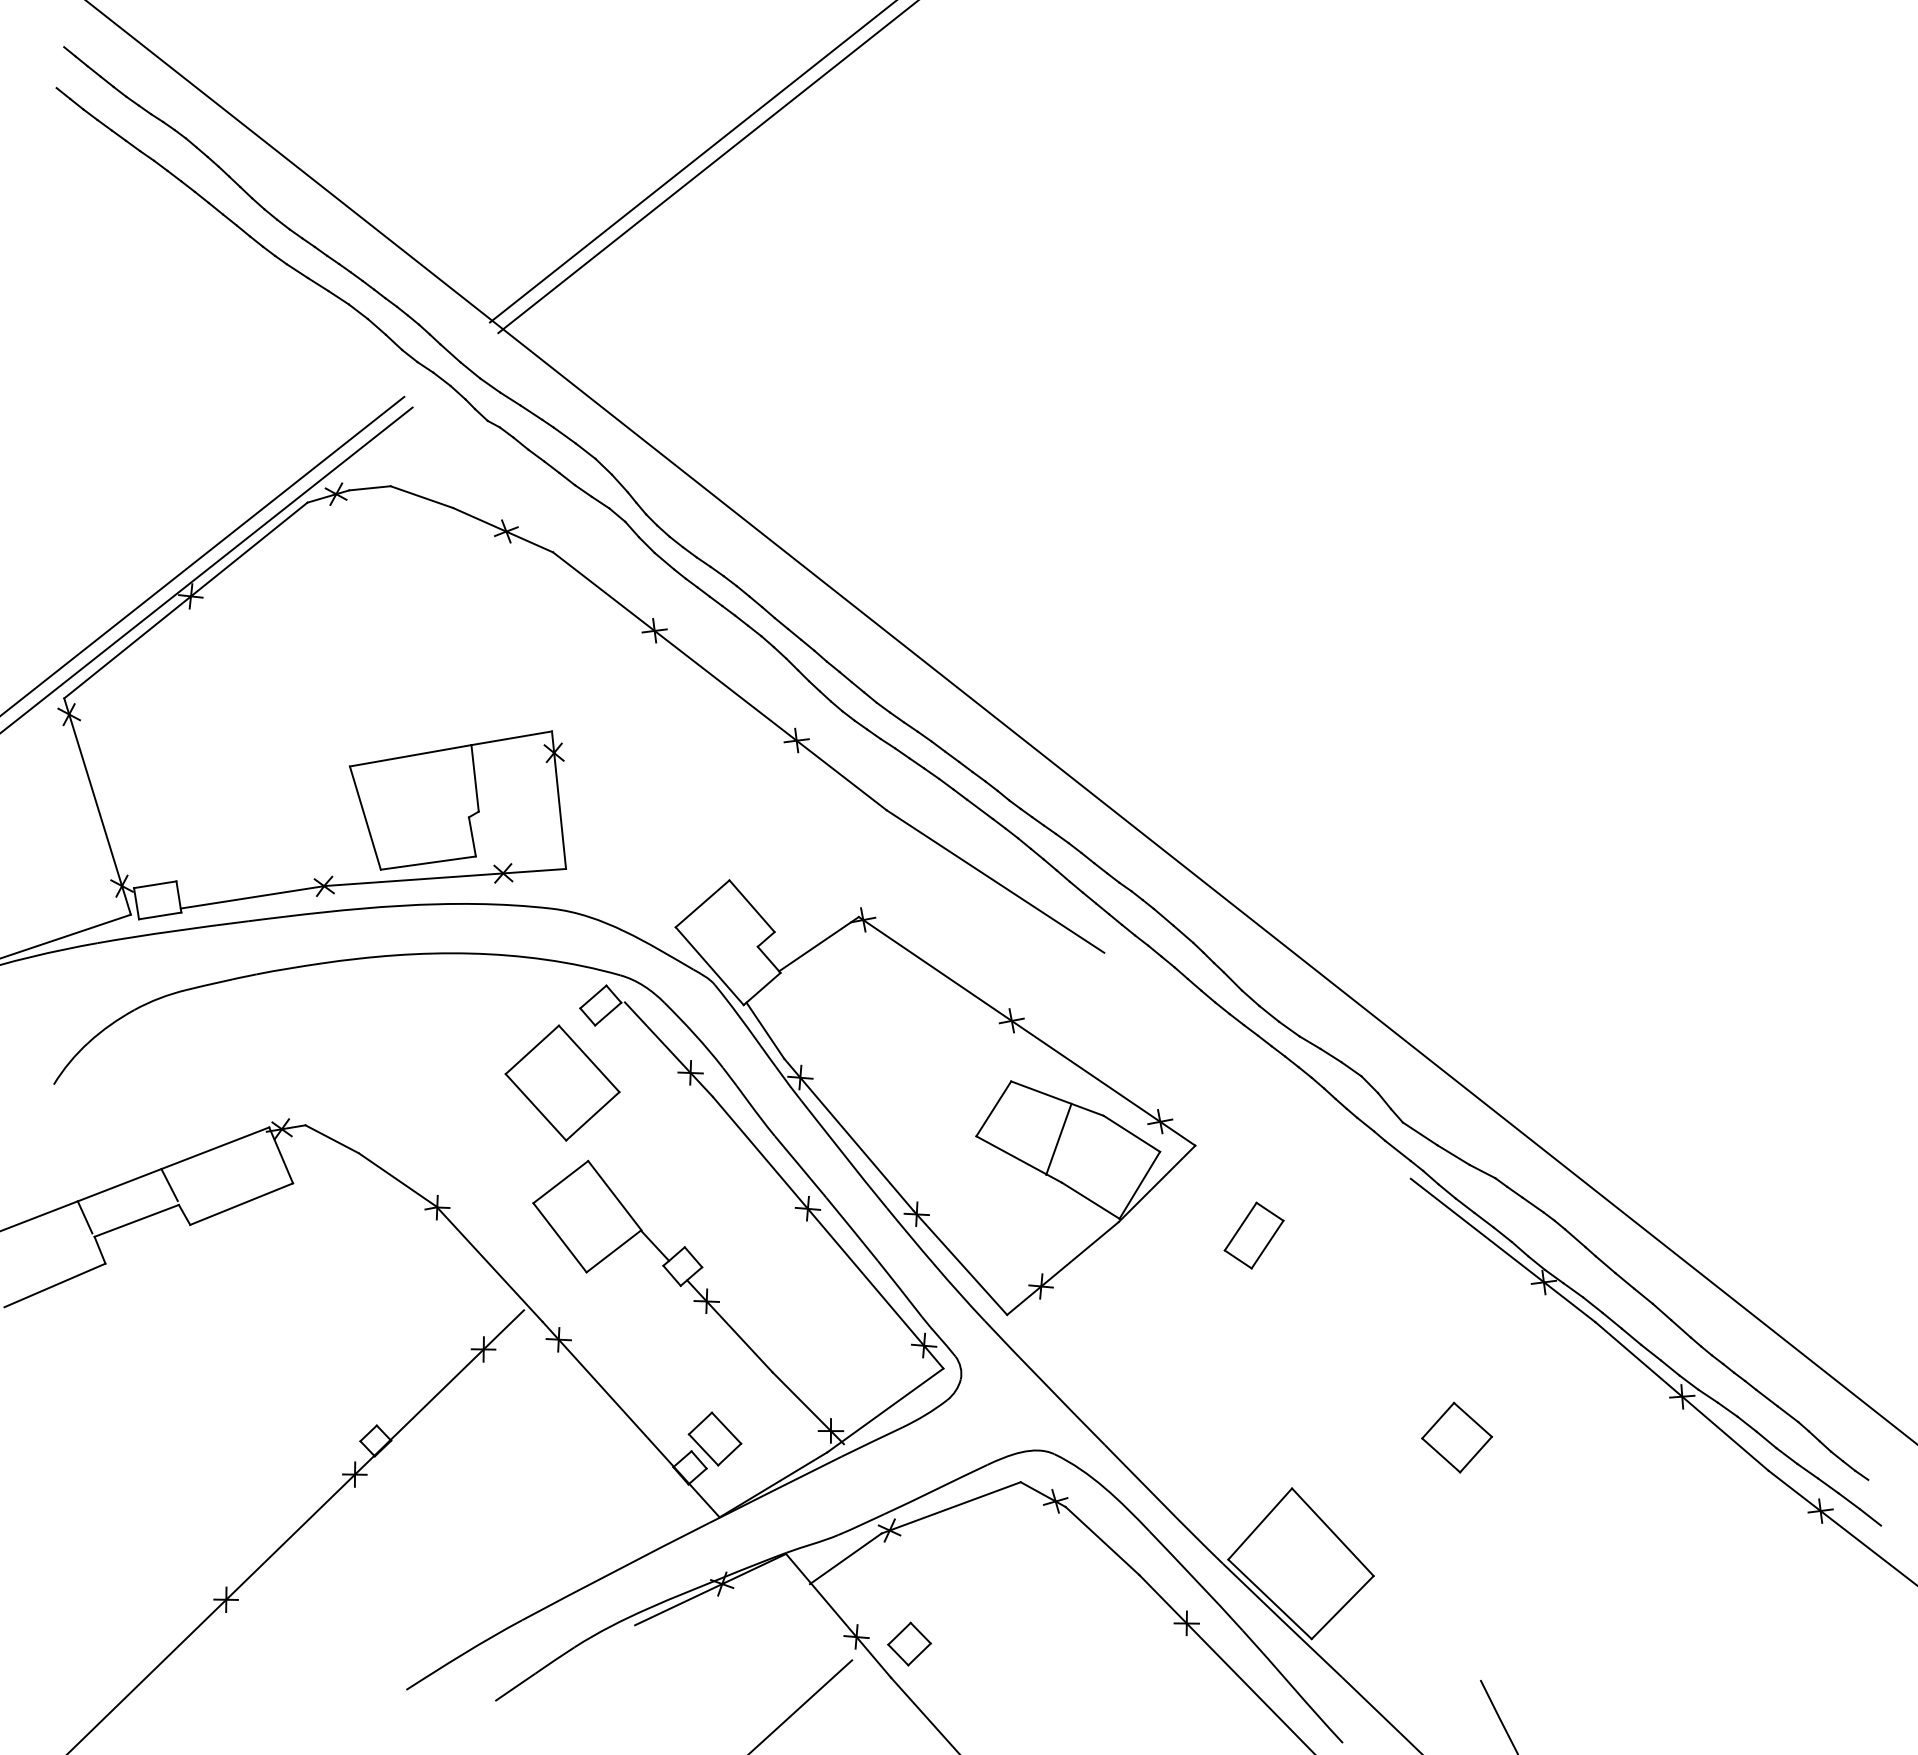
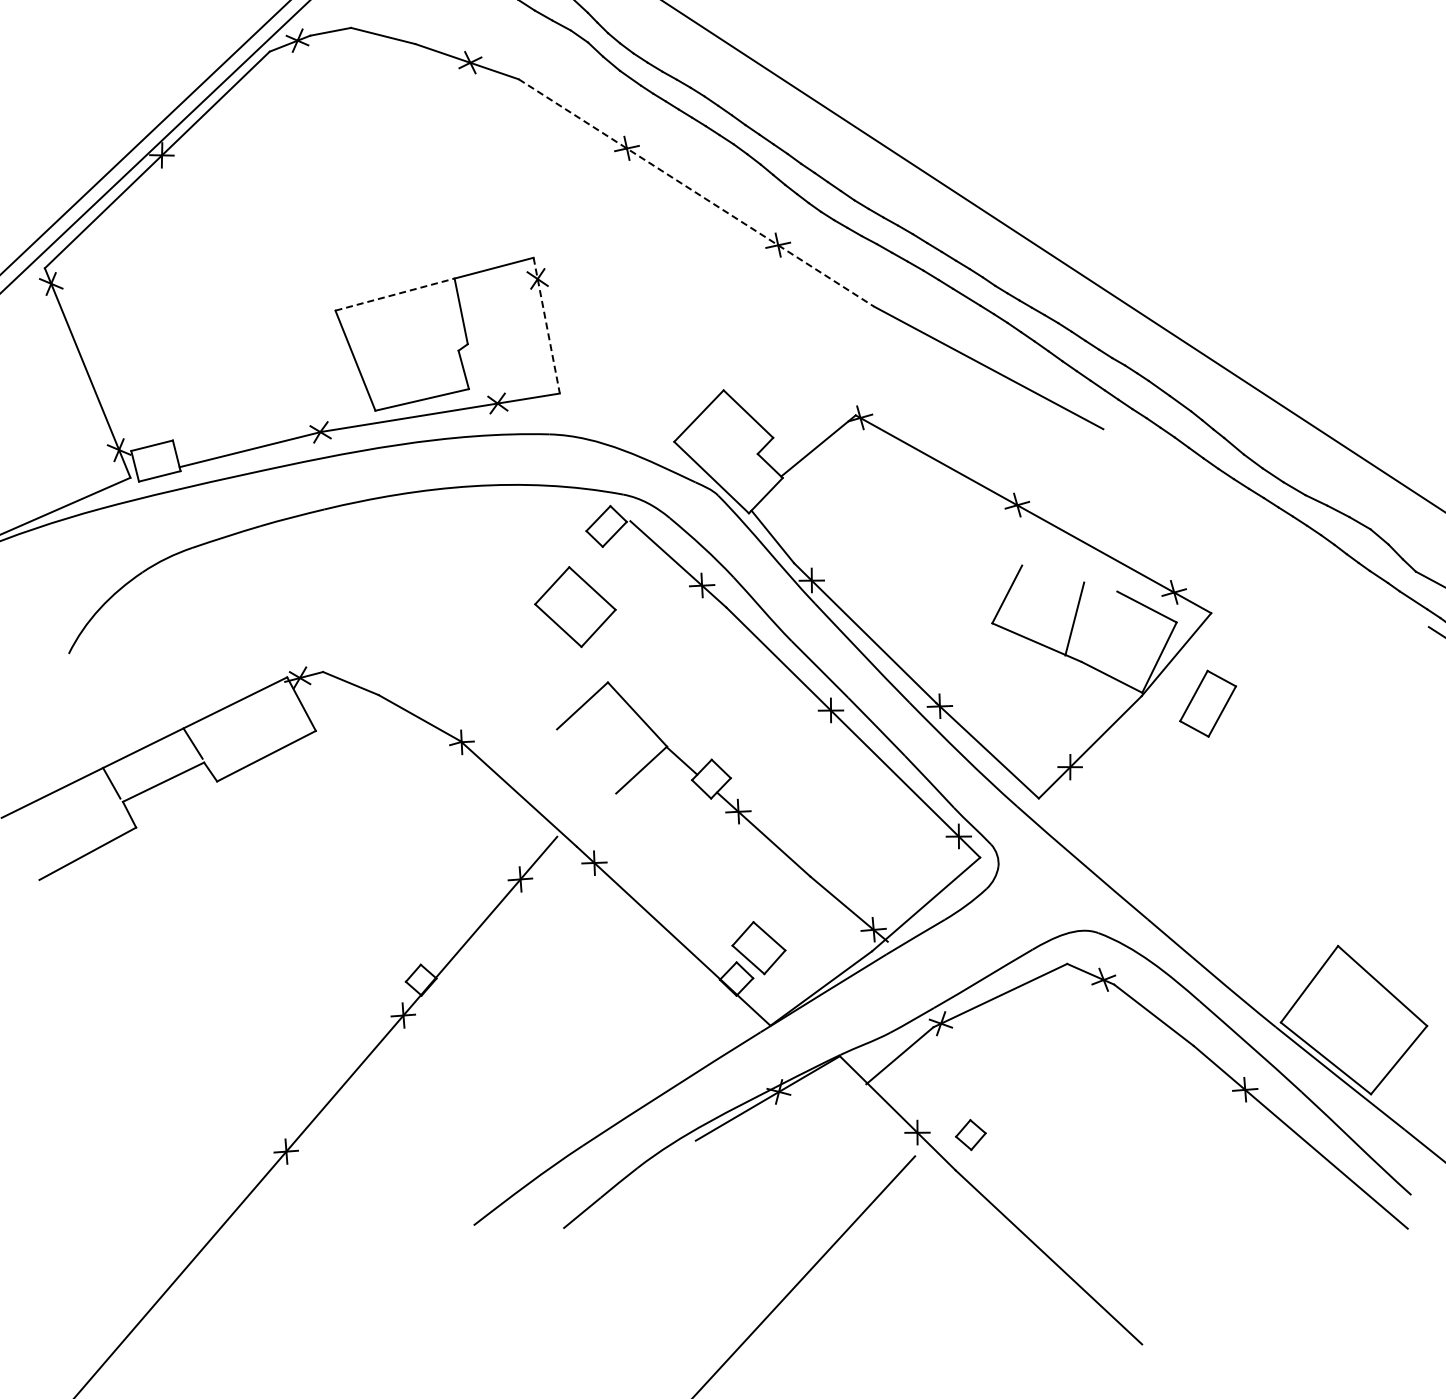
line: (719, 681) -> (696, 193), solid -> dashed
line: (410, 755) -> (394, 294), solid -> dashed
line: (559, 800) -> (547, 325), solid -> dashed
part: (562, 1082) -> (575, 606), size x0.7
line: (1057, 1098) -> (1069, 578), removed
part: (1253, 1235) -> (1207, 703), moved
line: (559, 1237) -> (586, 761), removed
part: (909, 1643) -> (970, 1134), size x0.7

